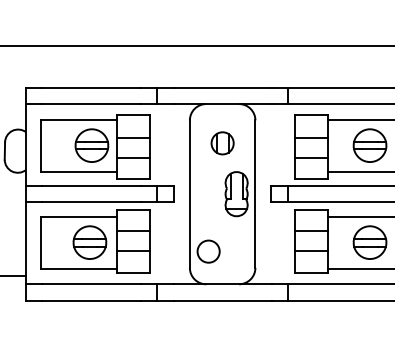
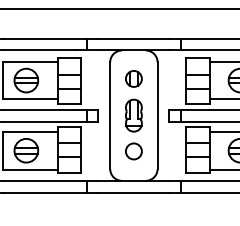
part: (91, 145) -> (26, 80), moved
part: (236, 194) -> (133, 115), moved
part: (89, 242) -> (26, 150), moved
circle: (208, 251) -> (133, 151), moved

